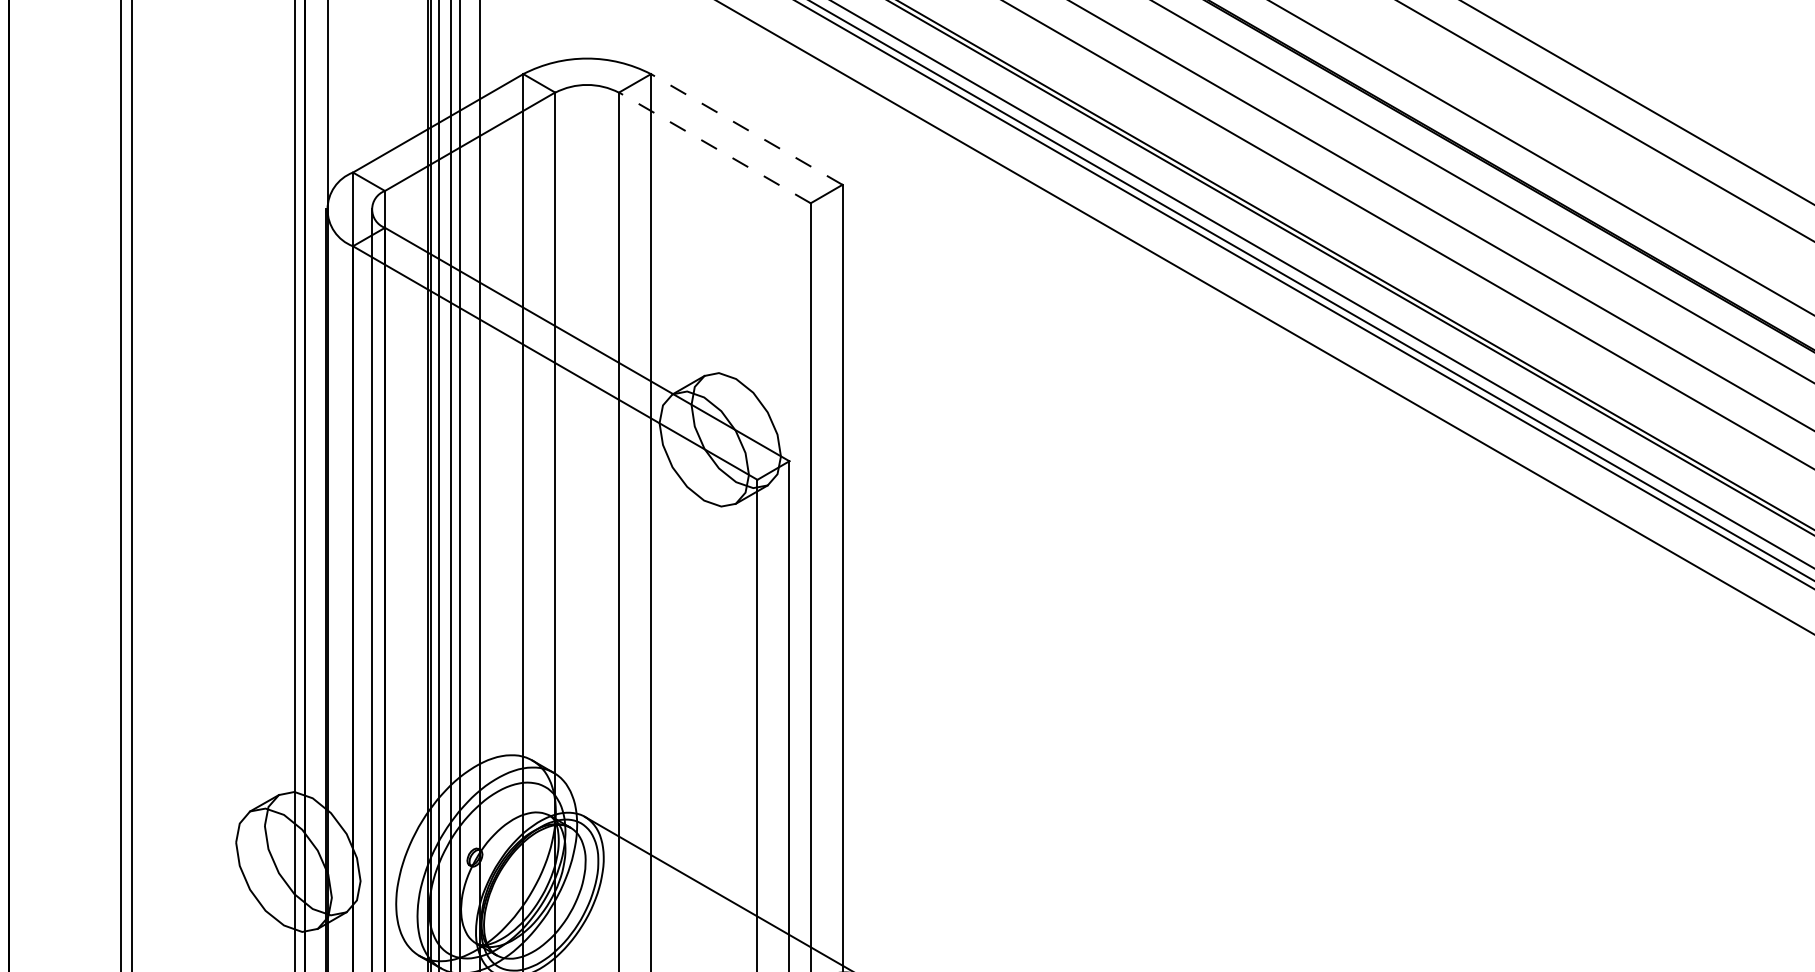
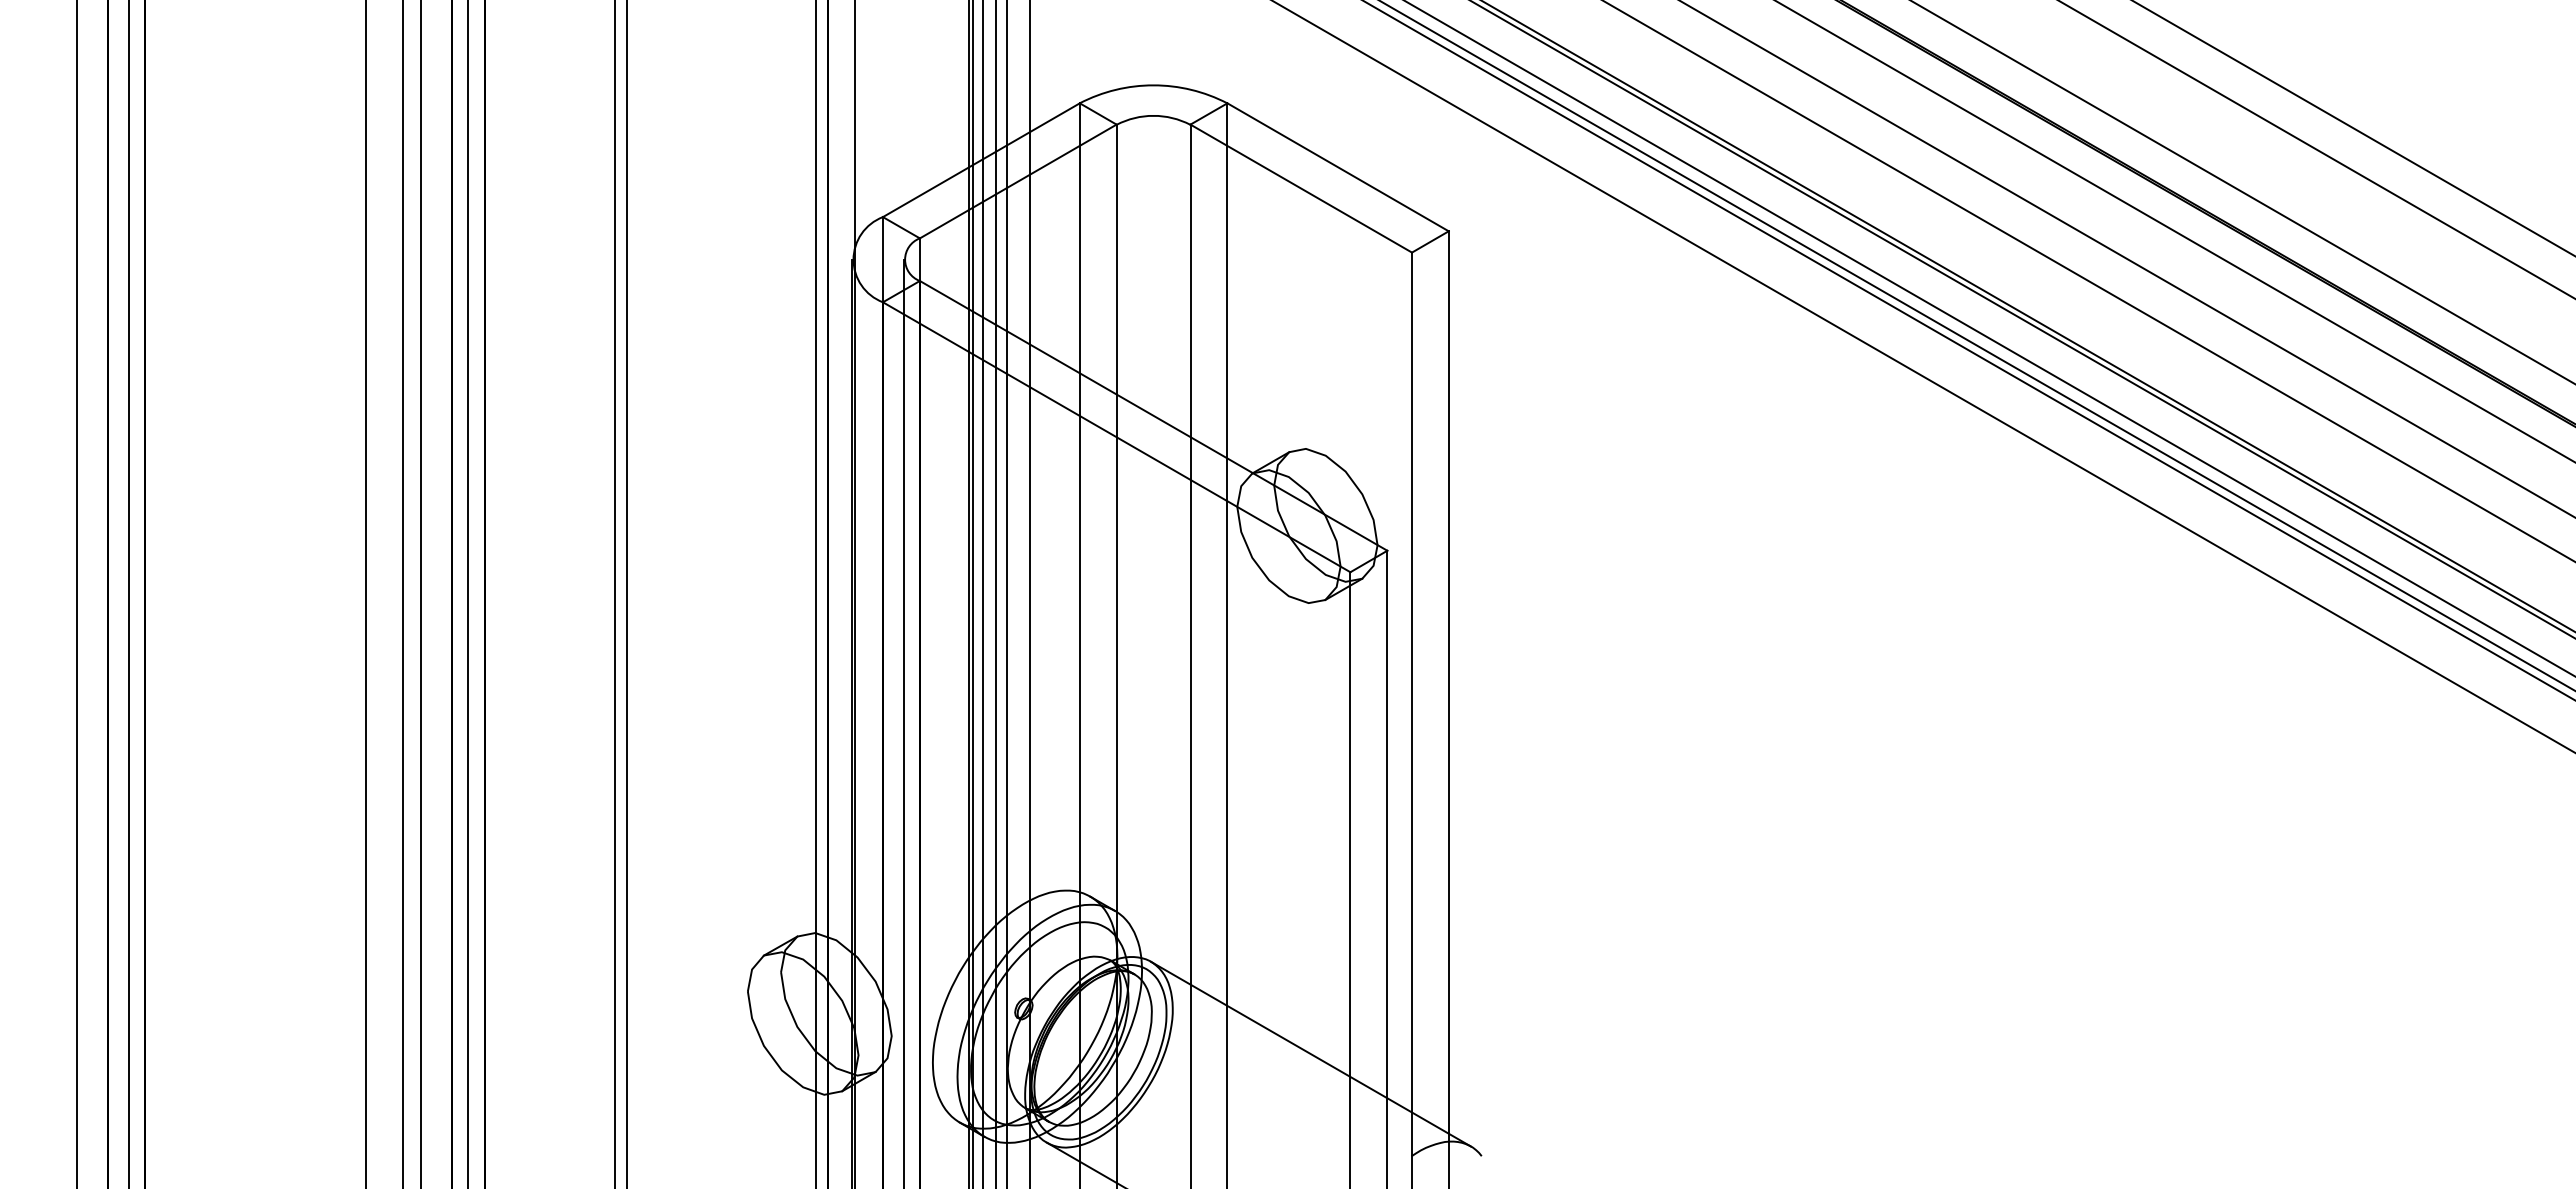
line: (747, 129) -> (1338, 167), dashed -> solid
line: (715, 147) -> (1301, 188), dashed -> solid

